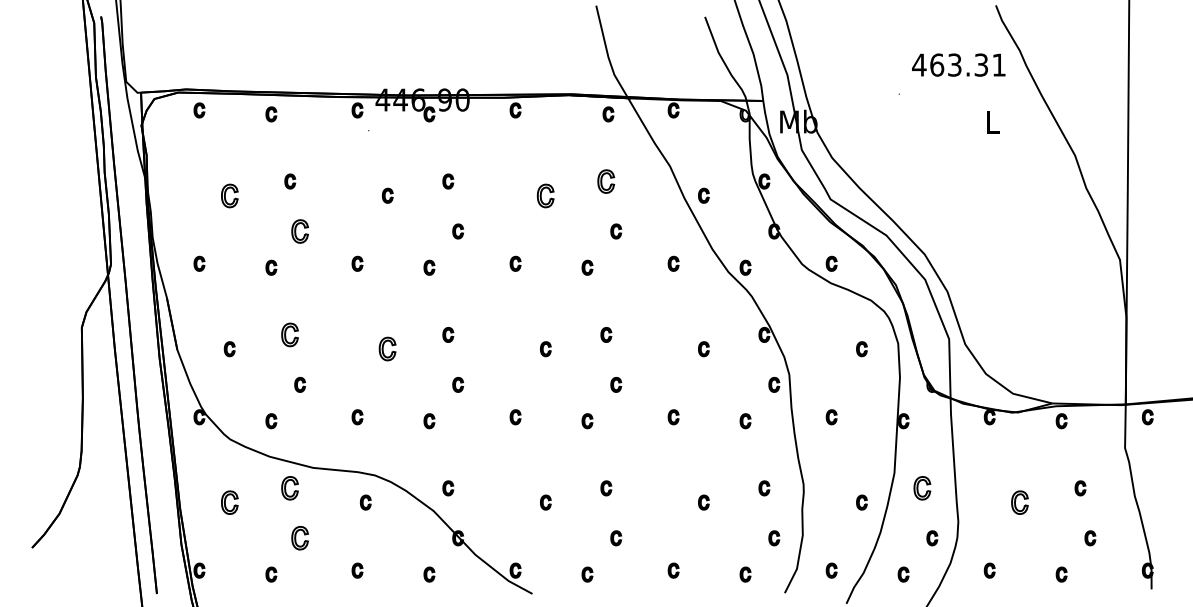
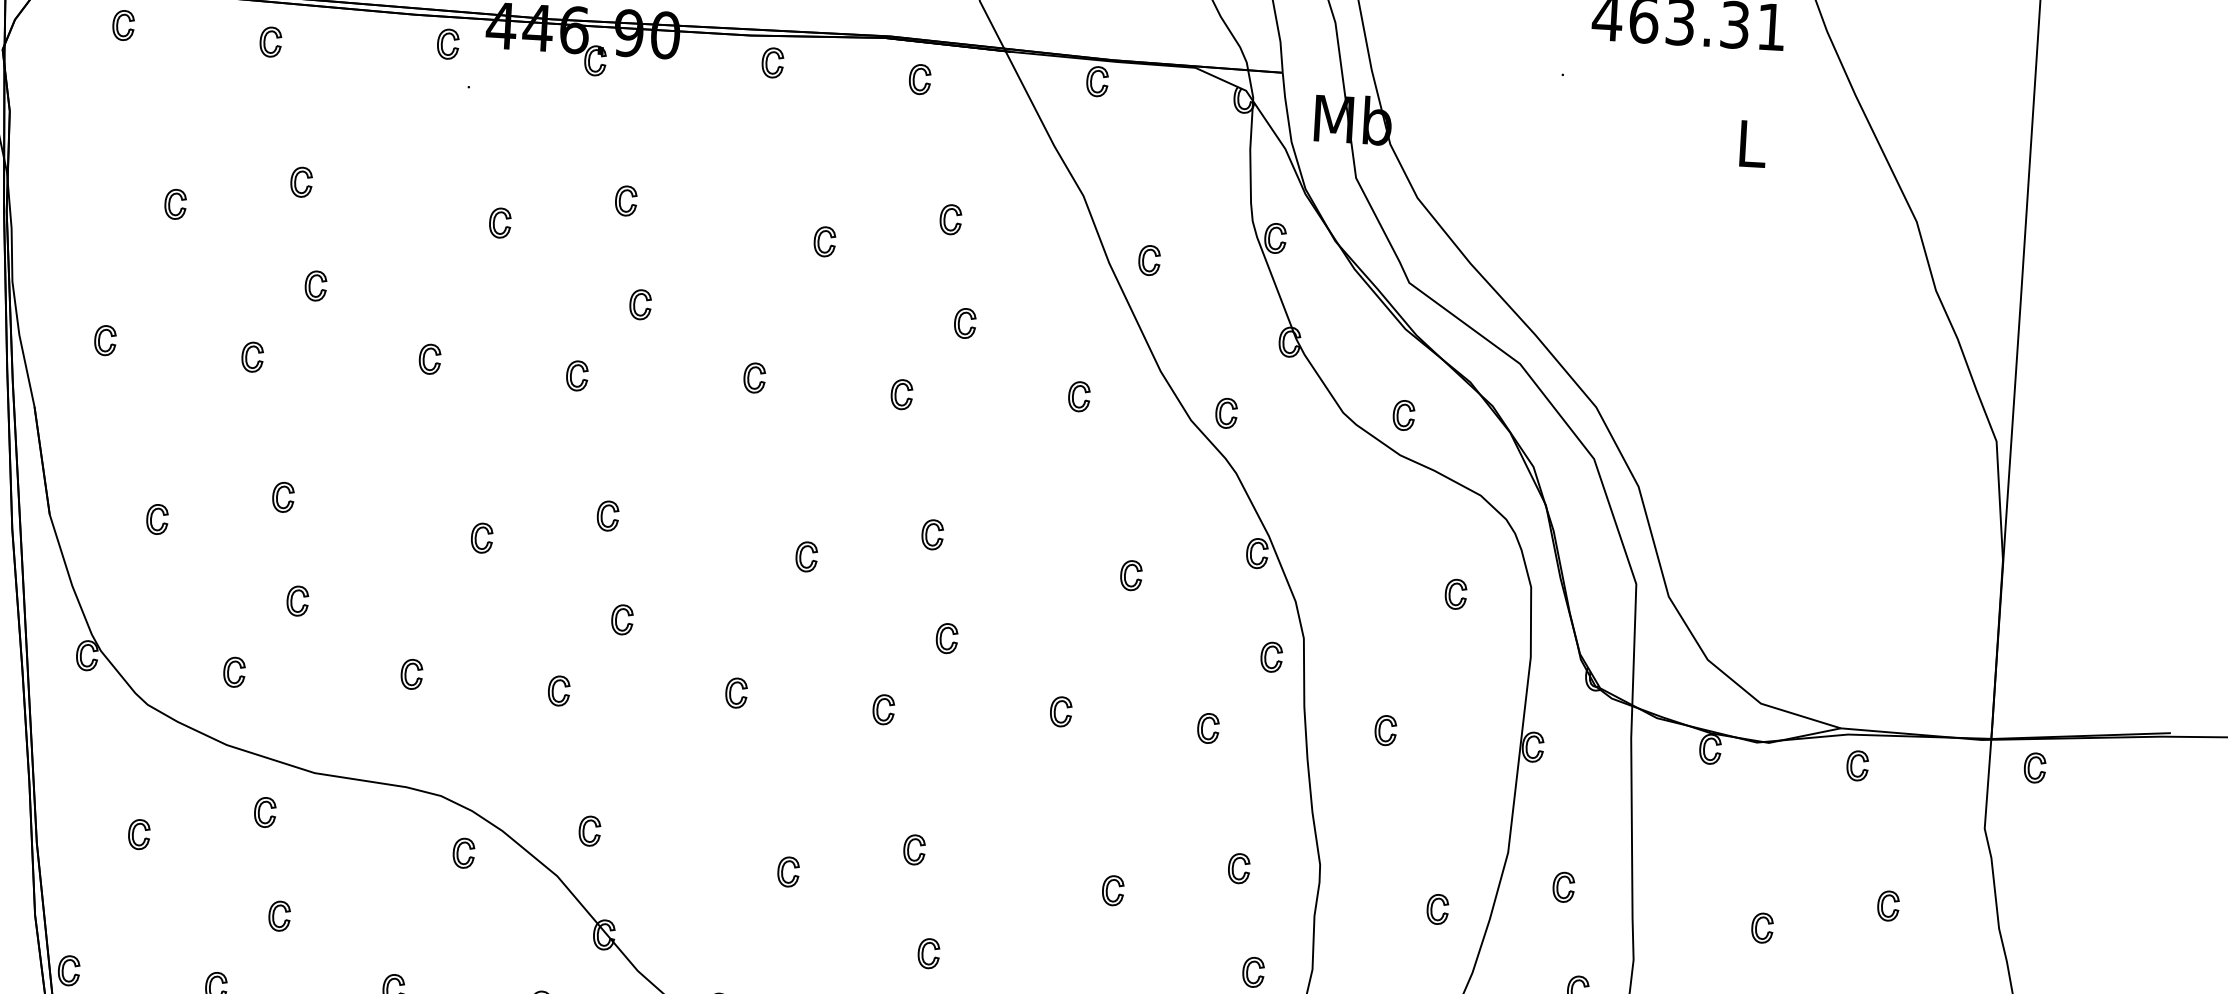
part: (608, 114) -> (920, 79), moved
part: (606, 181) -> (951, 219), size x0.62
part: (229, 195) -> (175, 203), size x0.62
part: (545, 195) -> (824, 241), size x0.62
part: (299, 231) -> (314, 285), size x0.62
part: (290, 334) -> (283, 496), size x0.62
part: (387, 349) -> (481, 538), size x0.62
part: (290, 488) -> (265, 812), size x0.62
part: (922, 488) -> (1563, 887), size x0.62
part: (229, 502) -> (138, 834), size x0.62
part: (365, 502) -> (463, 853), moved
part: (1019, 502) -> (1761, 927), size x0.62
part: (299, 538) -> (278, 916), size x0.62

